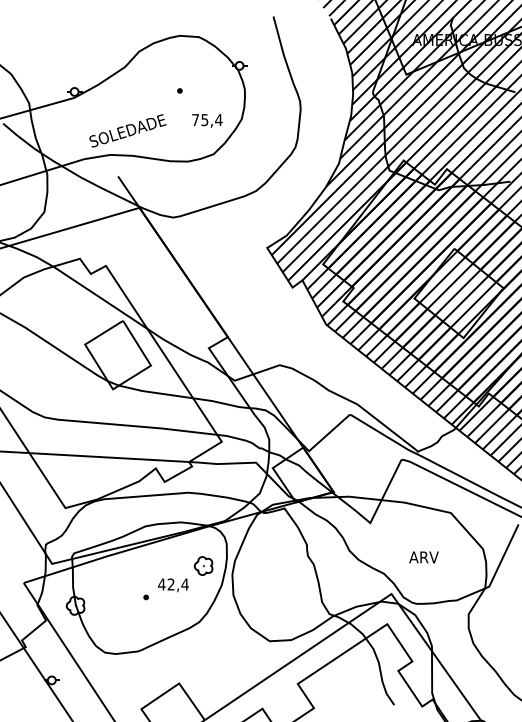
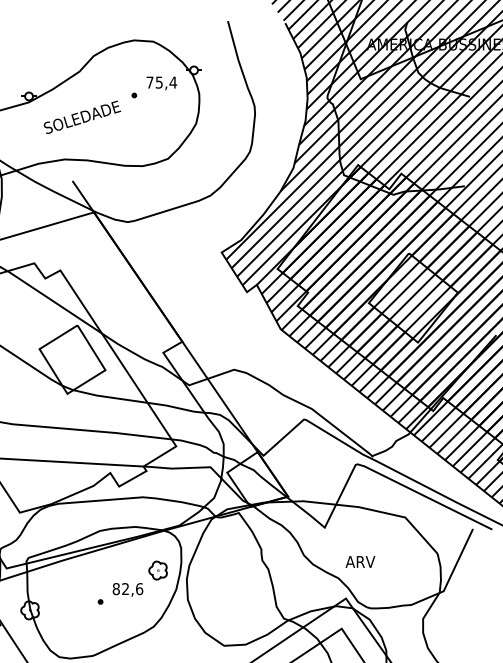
text: (207, 120) -> (161, 83), moved
text: (127, 130) -> (81, 117), moved
text: (423, 557) -> (359, 562), moved
text: (173, 584) -> (127, 589), 42,4 -> 82,6

